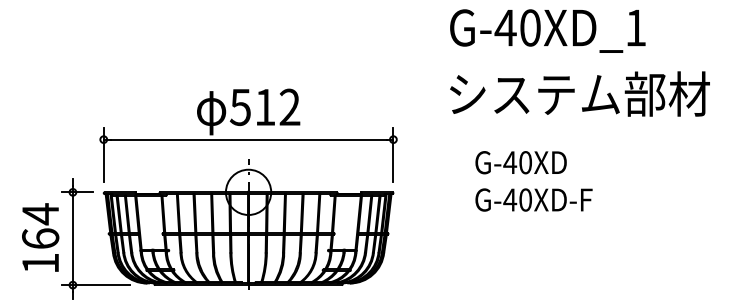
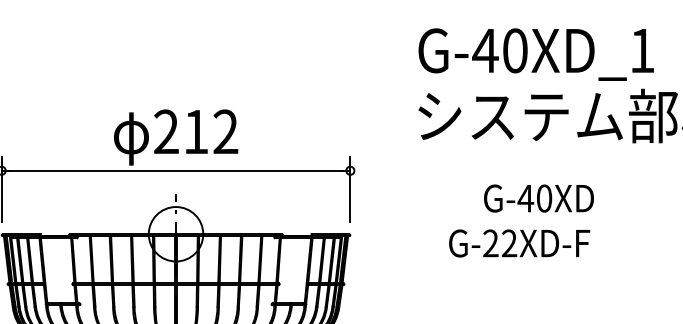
text: (547, 30) -> (535, 53), moved
text: (239, 107) -> (165, 132), 512 -> 212
text: (520, 162) -> (538, 198), moved
text: (517, 199) -> (499, 242), G-40XD-F -> G-22XD-F

